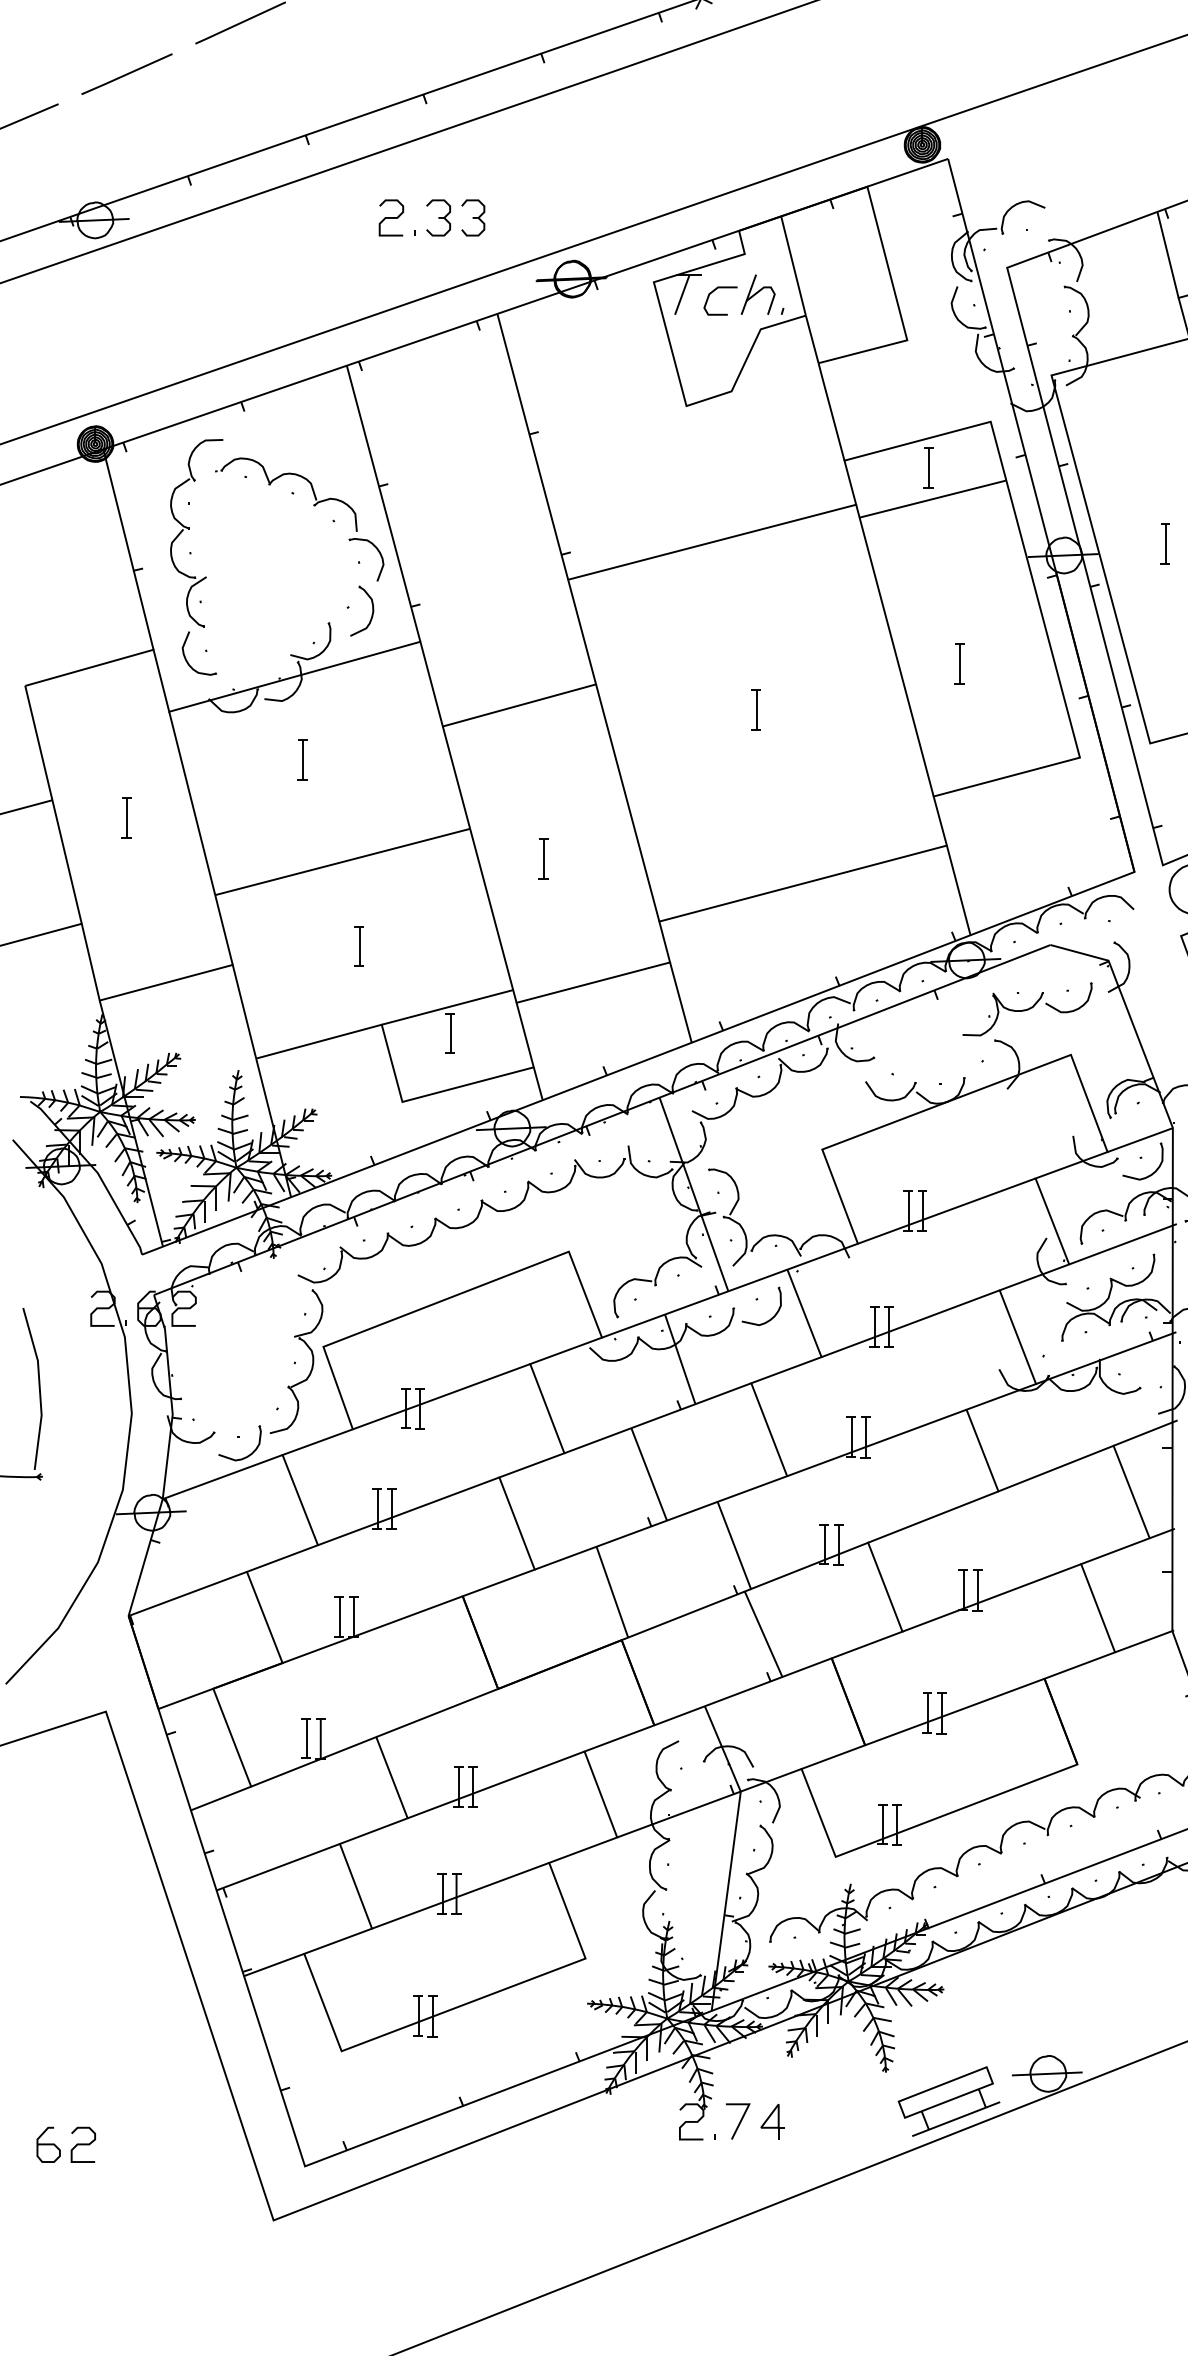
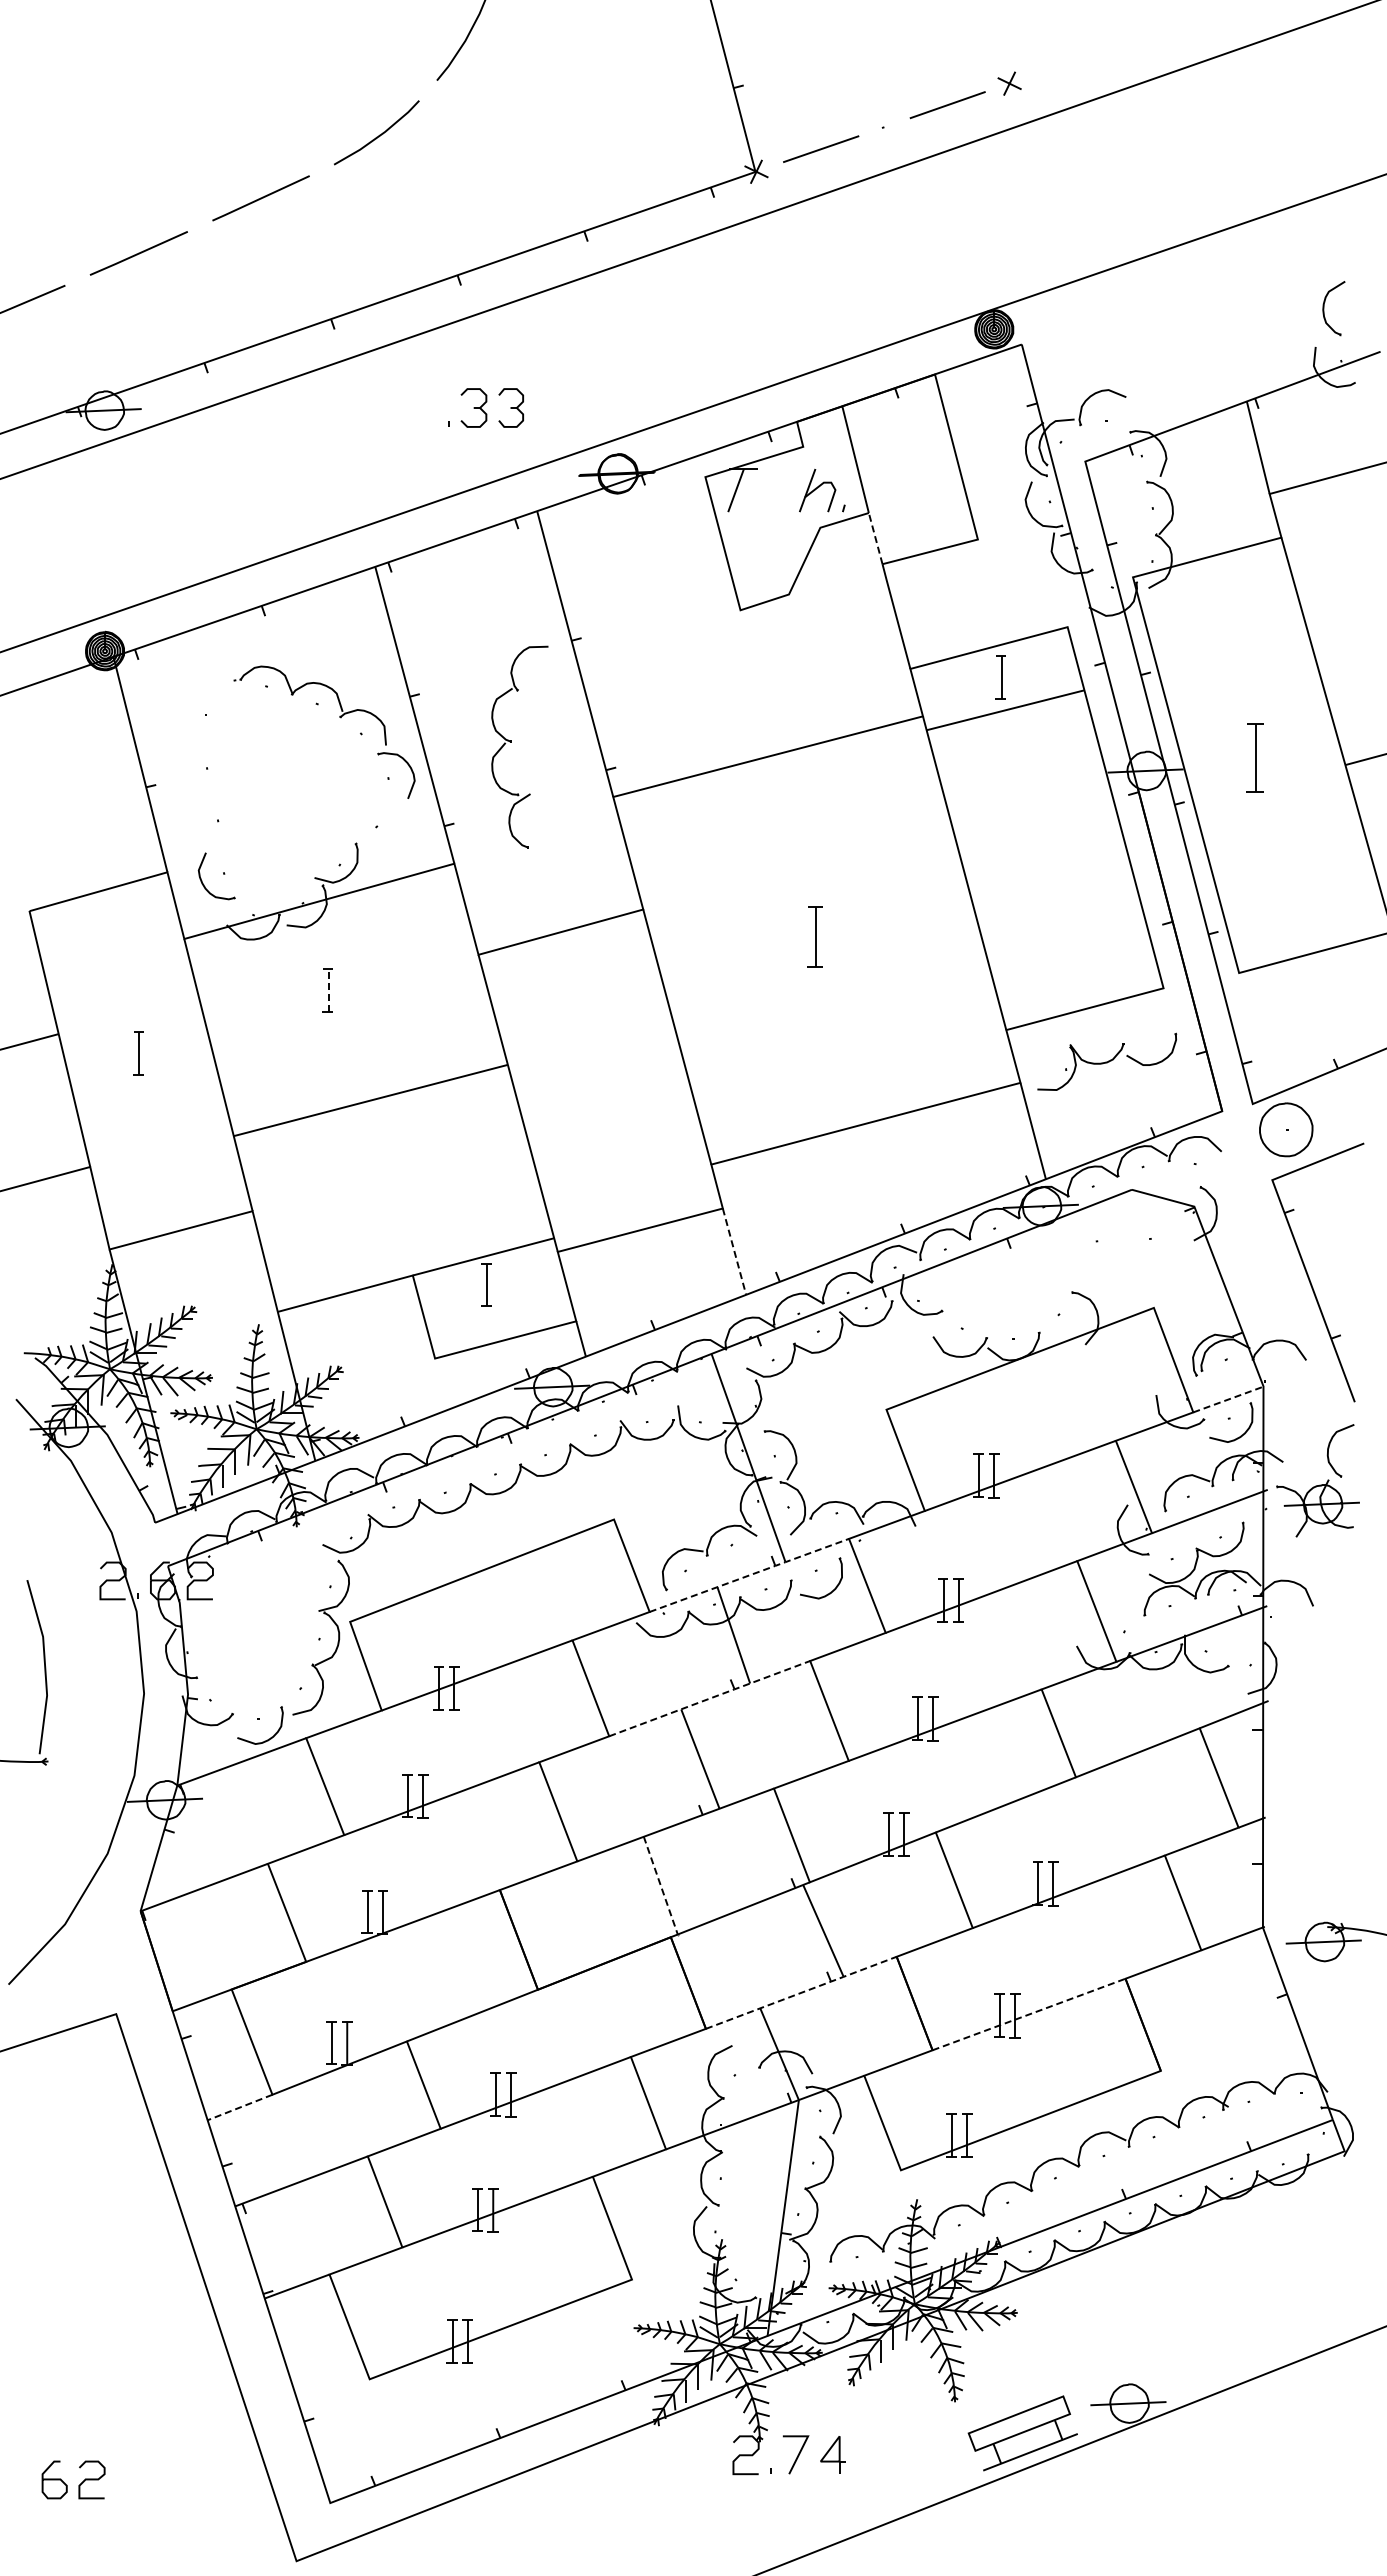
curve: (390, 217) -> (422, 407), removed
curve: (715, 290) -> (771, 486), removed
line: (812, 339) -> (875, 538), solid -> dashed
part: (188, 529) -> (511, 742), moved
part: (1165, 543) -> (1255, 758), size x1.6
part: (372, 610) -> (402, 830), removed
part: (958, 663) -> (1033, 887), removed
part: (756, 710) -> (815, 937), size x1.4
line: (303, 759) -> (328, 990), solid -> dashed
part: (543, 858) -> (586, 1096), removed
part: (359, 946) -> (388, 1191), removed
line: (680, 1002) -> (734, 1251), solid -> dashed
part: (1027, 1008) -> (1107, 1061), moved
line: (1140, 1140) -> (1228, 1399), solid -> dashed
line: (695, 1302) -> (750, 1574), solid -> dashed
line: (659, 1418) -> (711, 1698), solid -> dashed
line: (612, 1592) -> (660, 1885), solid -> dashed
line: (745, 1691) -> (803, 1992), solid -> dashed
line: (954, 1712) -> (1028, 2014), solid -> dashed
line: (220, 1798) -> (239, 2107), solid -> dashed

